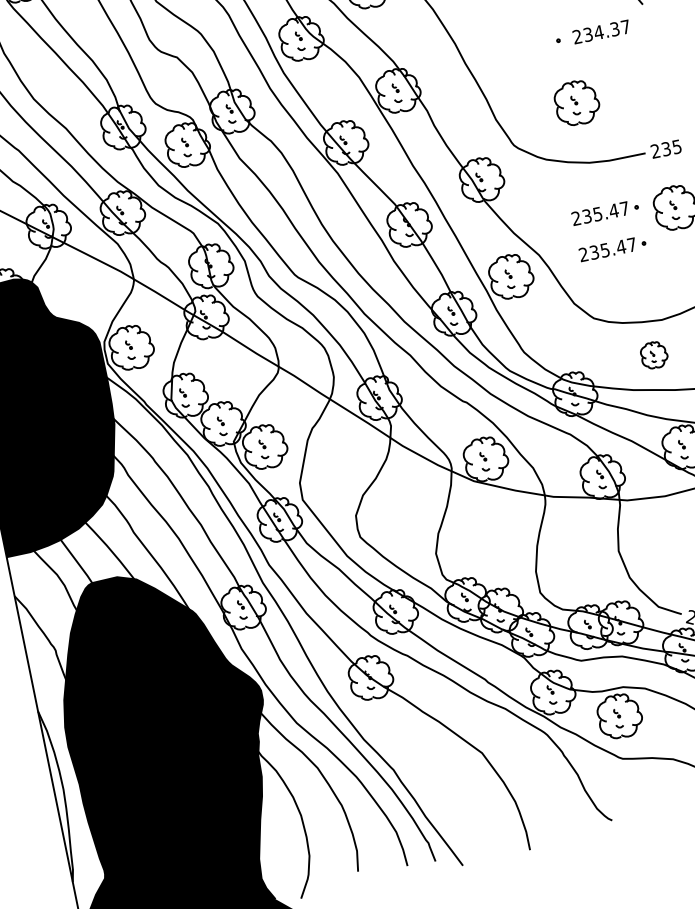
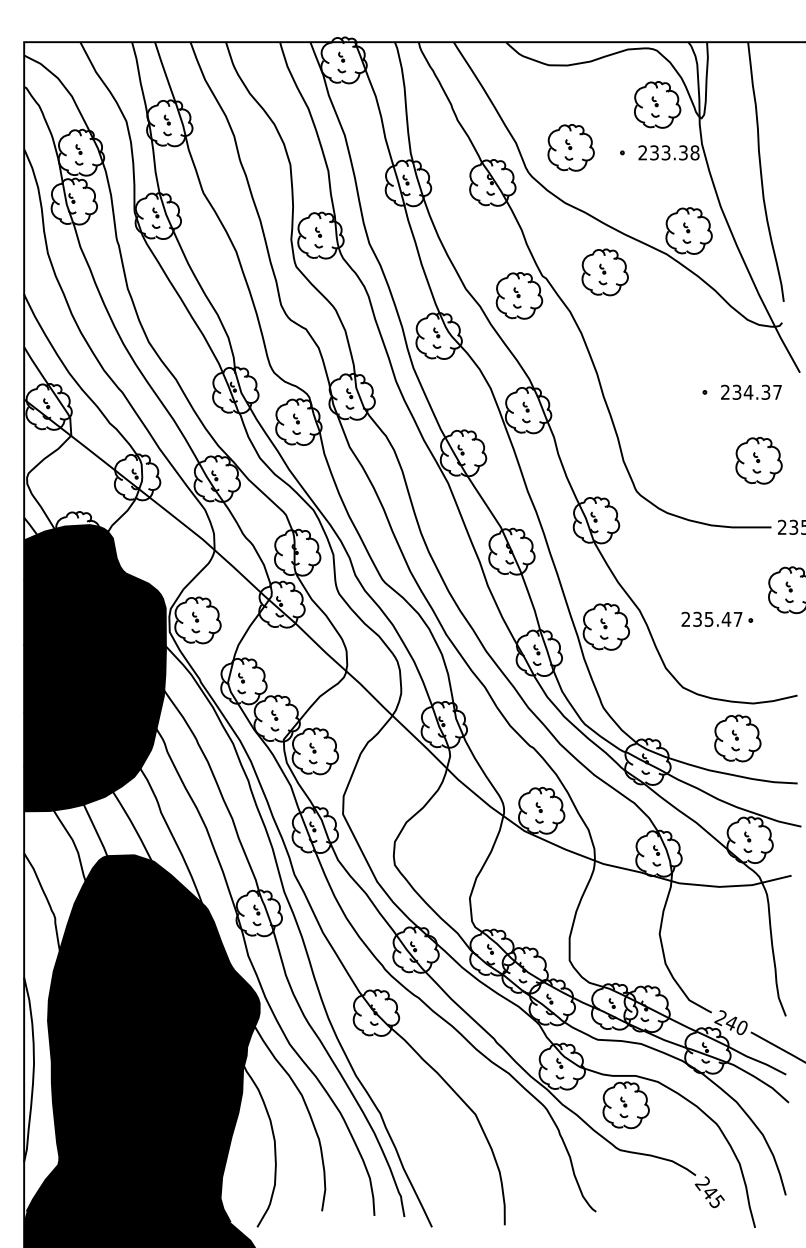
part: (576, 102) -> (758, 460), moved
part: (605, 211) -> (717, 579), removed
part: (653, 355) -> (737, 738), size x1.67

